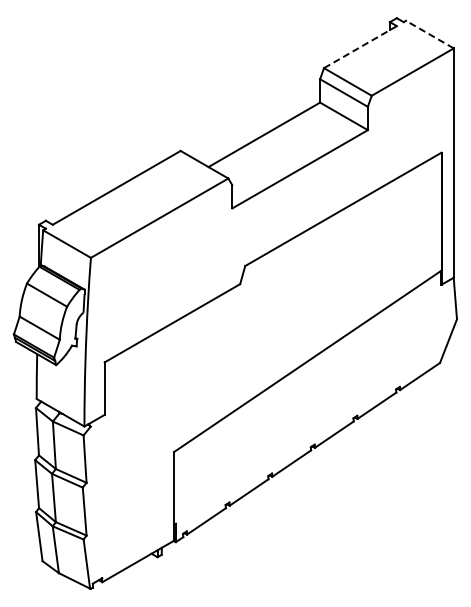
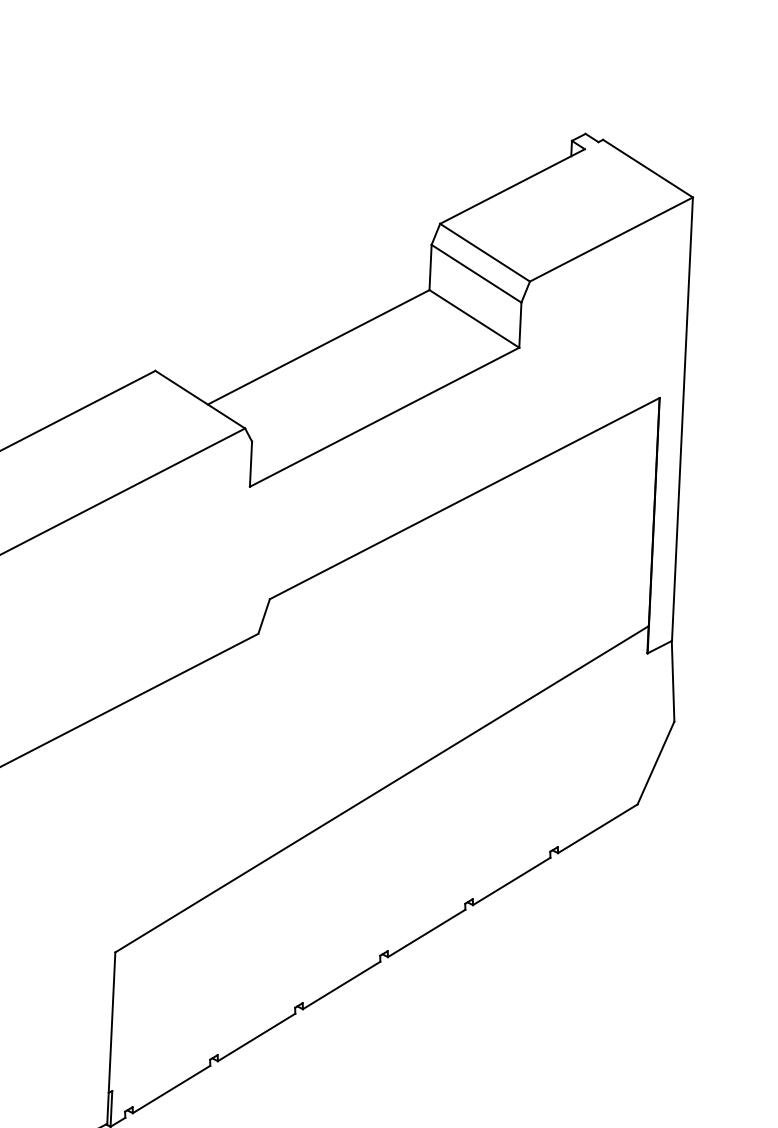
line: (429, 34) -> (647, 168), dashed -> solid
line: (360, 47) -> (512, 187), dashed -> solid

